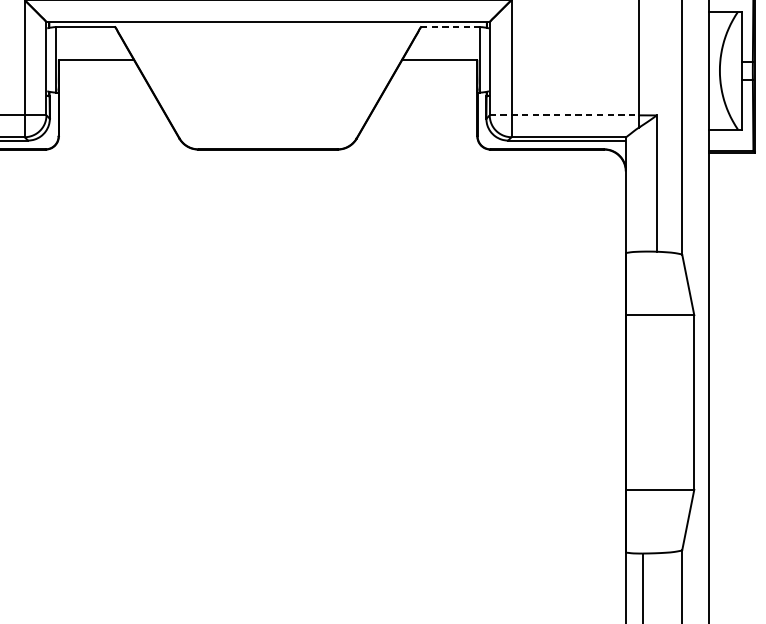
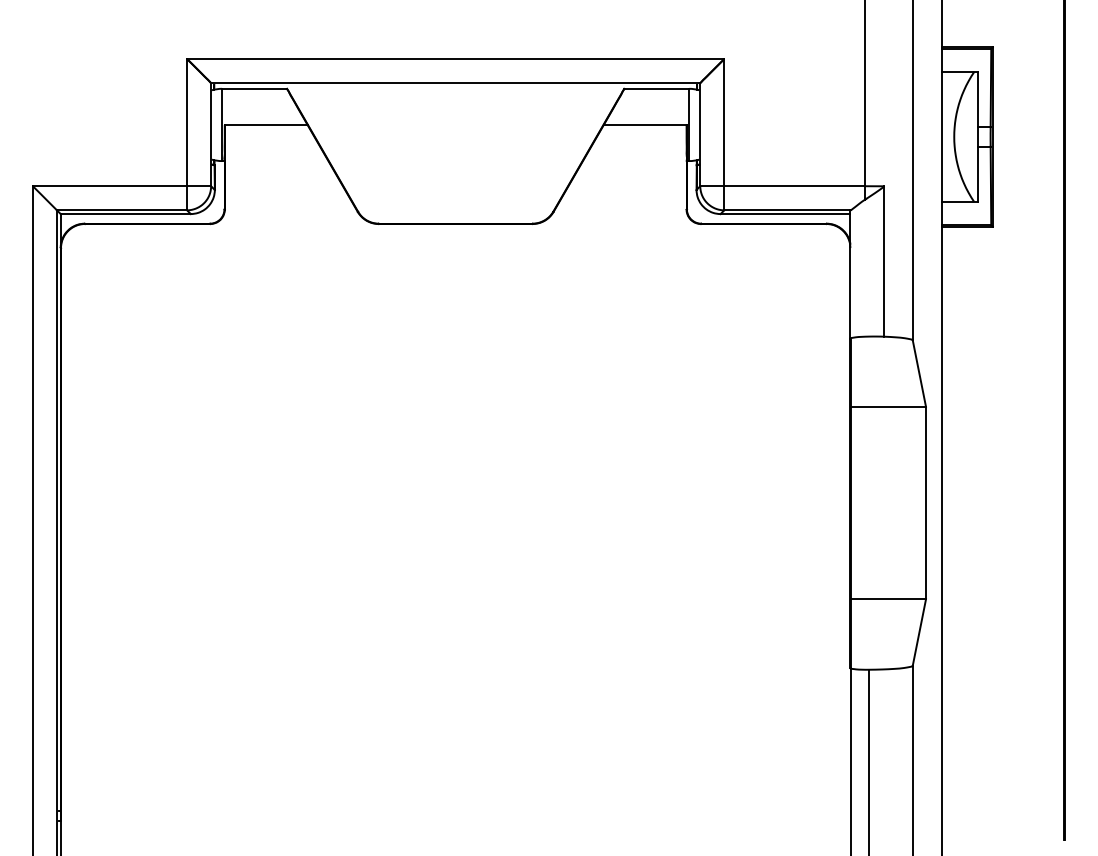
line: (450, 26) -> (656, 88), dashed -> solid
line: (564, 115) -> (782, 186), dashed -> solid

